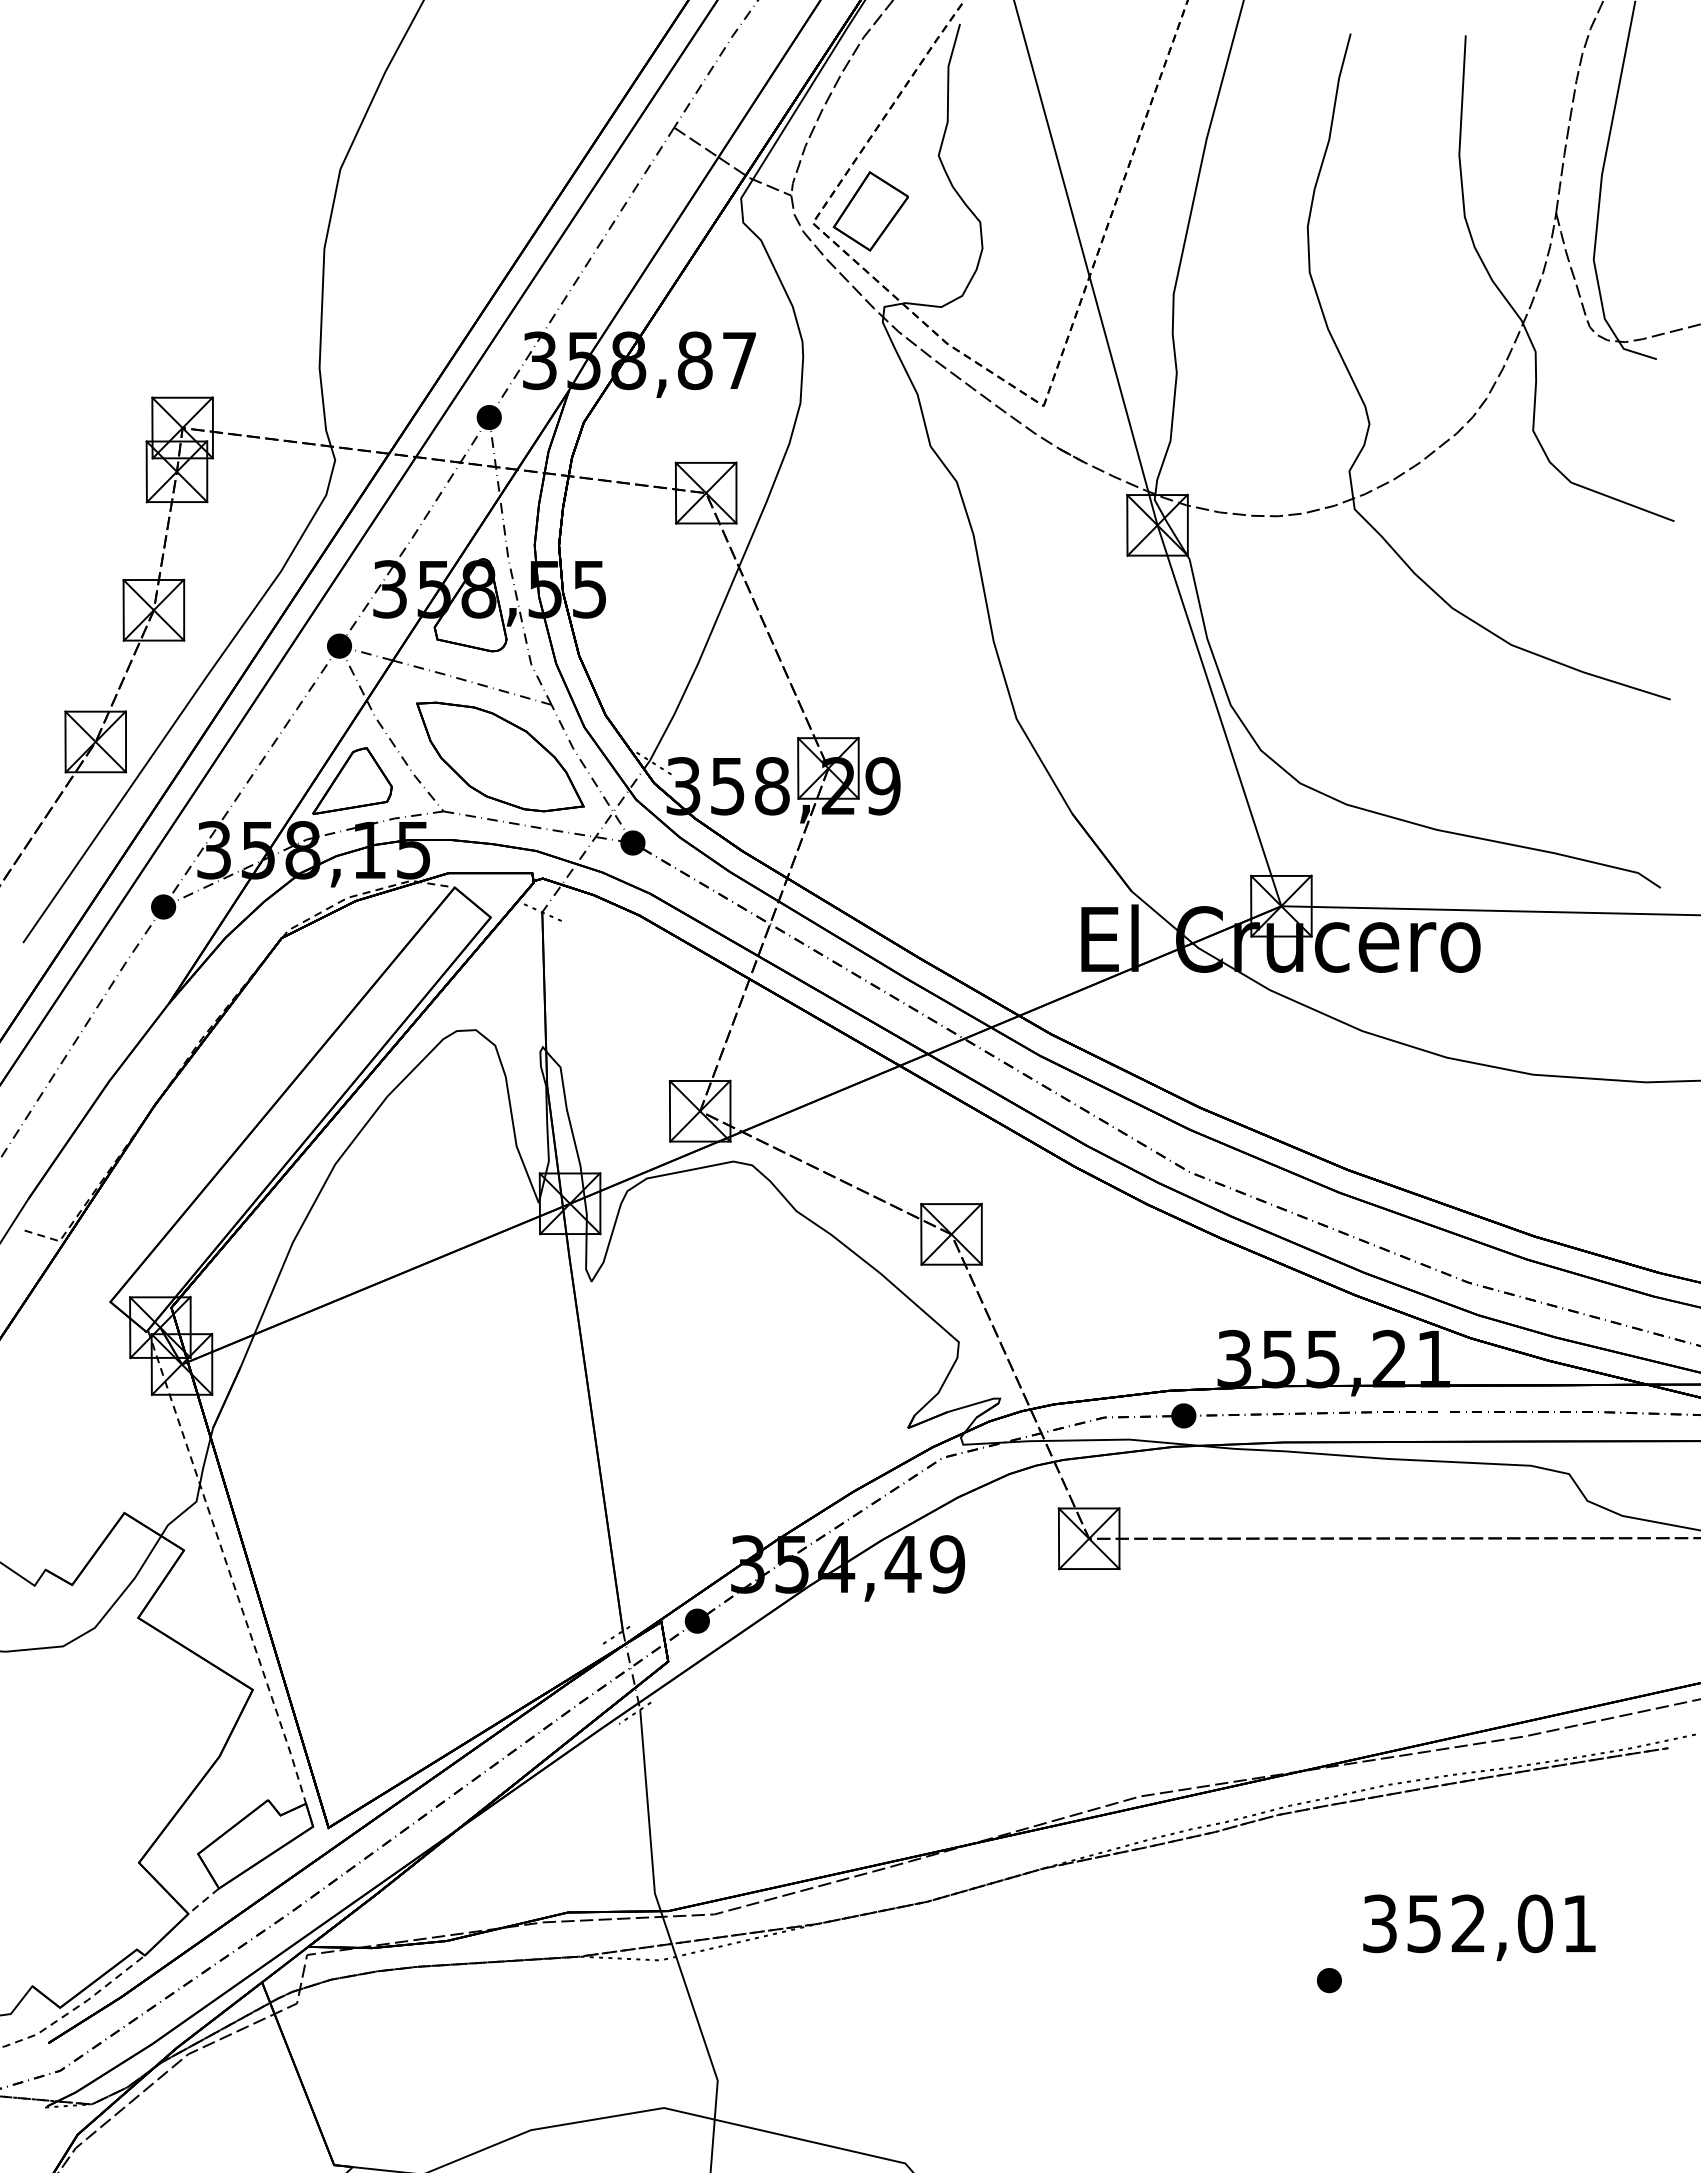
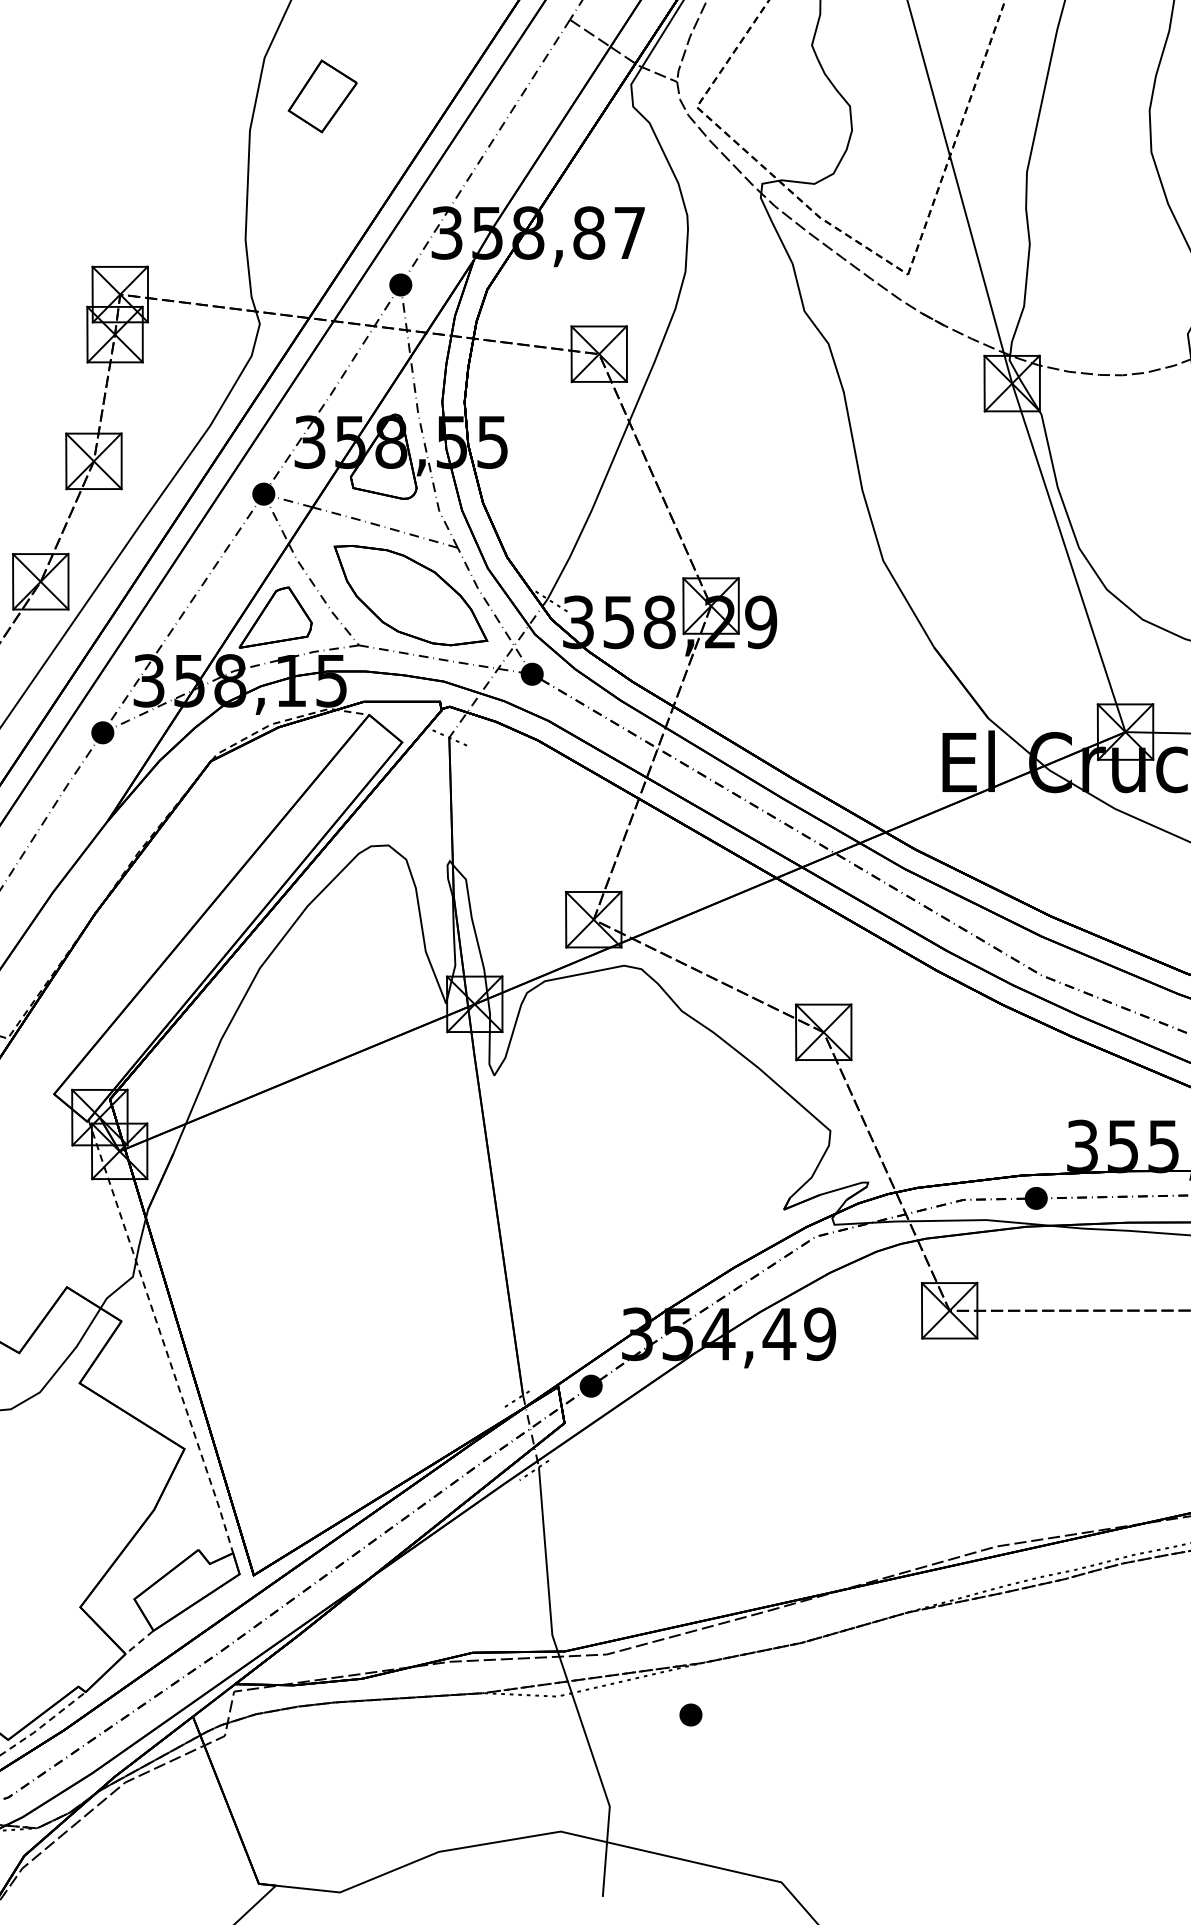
part: (870, 211) -> (322, 96), moved
part: (1328, 1980) -> (690, 1714), moved

